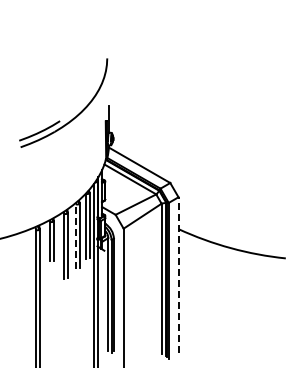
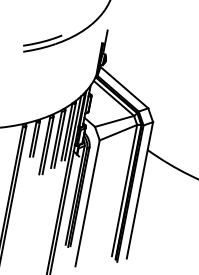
line: (75, 236) -> (56, 139), dashed -> solid
line: (178, 275) -> (139, 190), dashed -> solid

